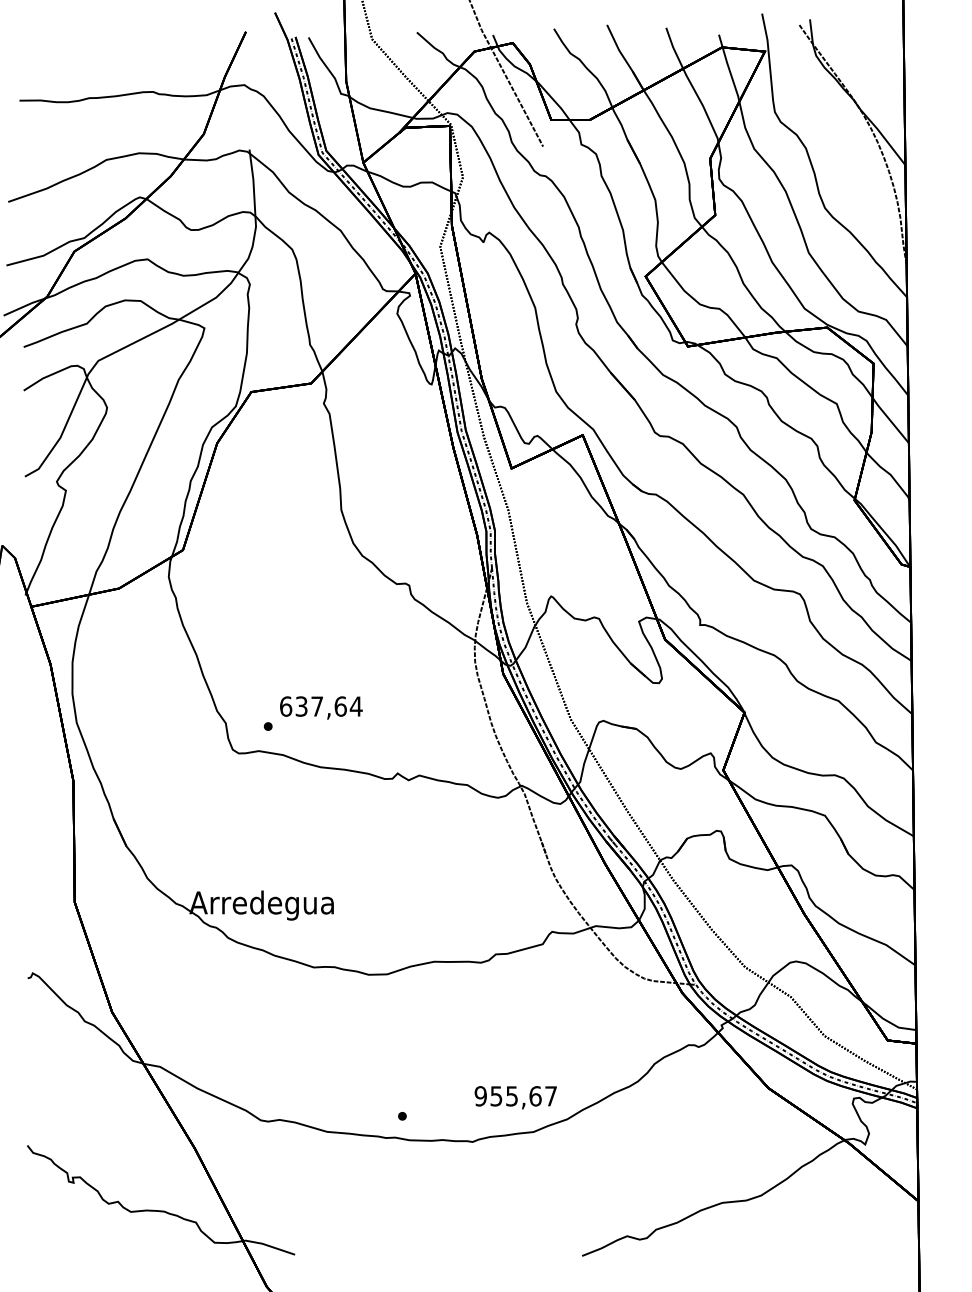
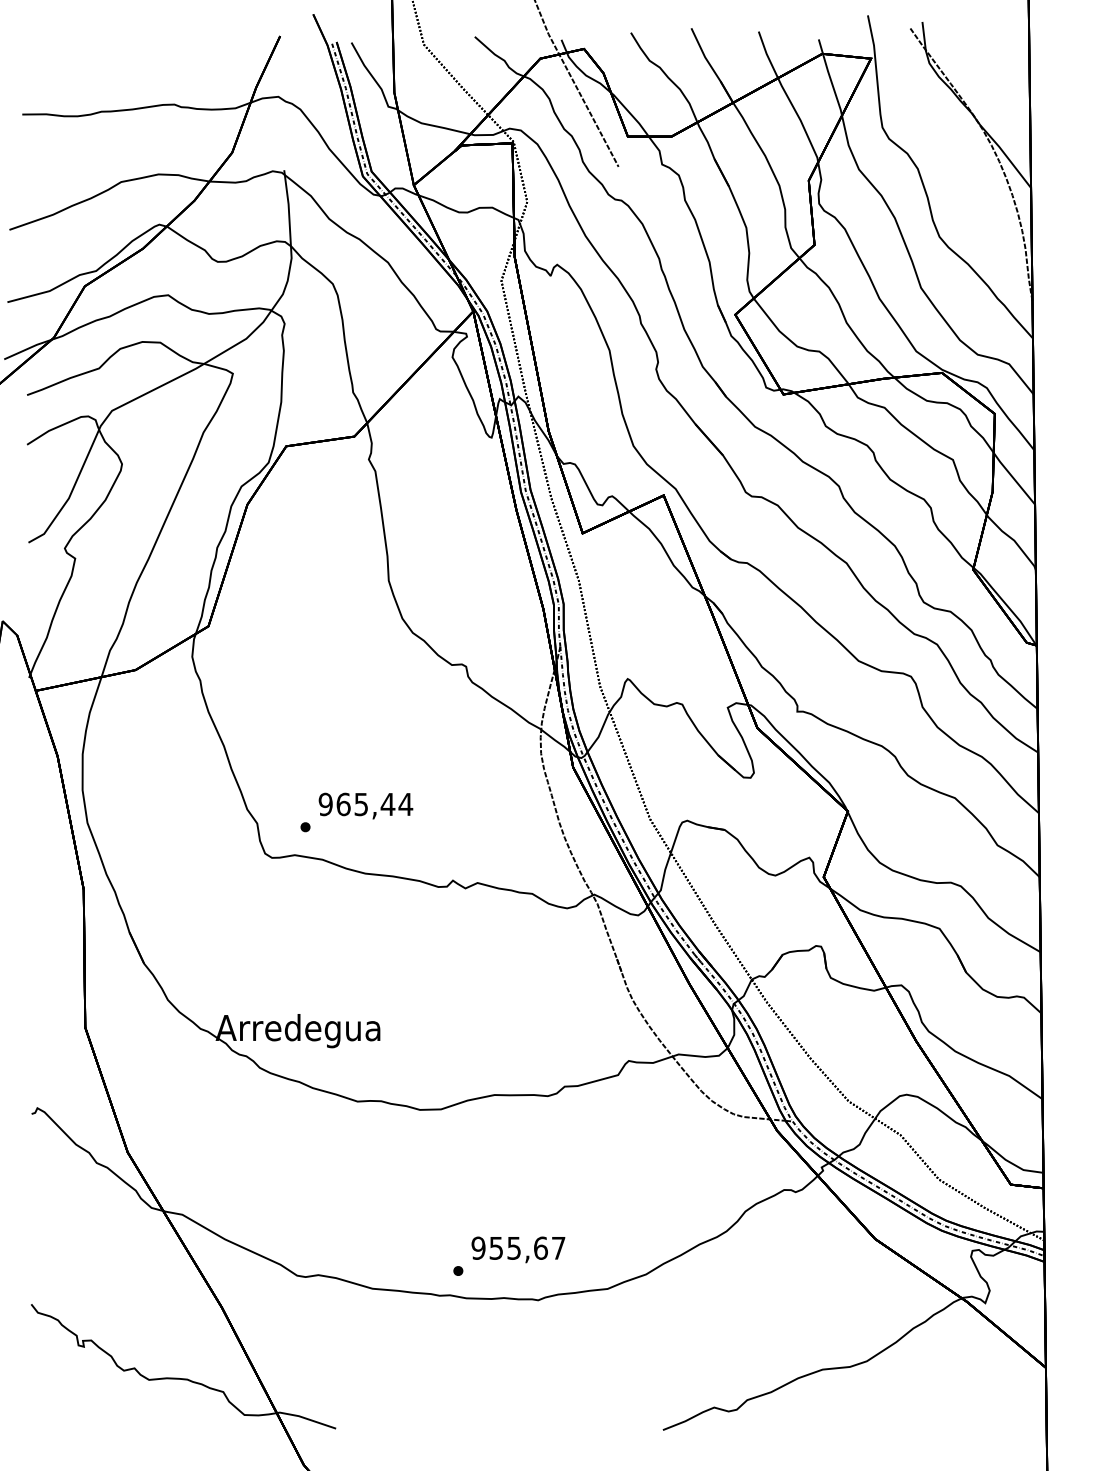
text: (312, 706) -> (356, 804), 637,64 -> 965,44
text: (515, 1097) -> (518, 1249), moved

